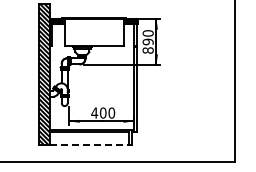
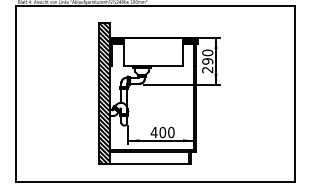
text: (147, 50) -> (207, 69), 890 -> 290
line: (90, 145) -> (150, 164), dashed -> solid

